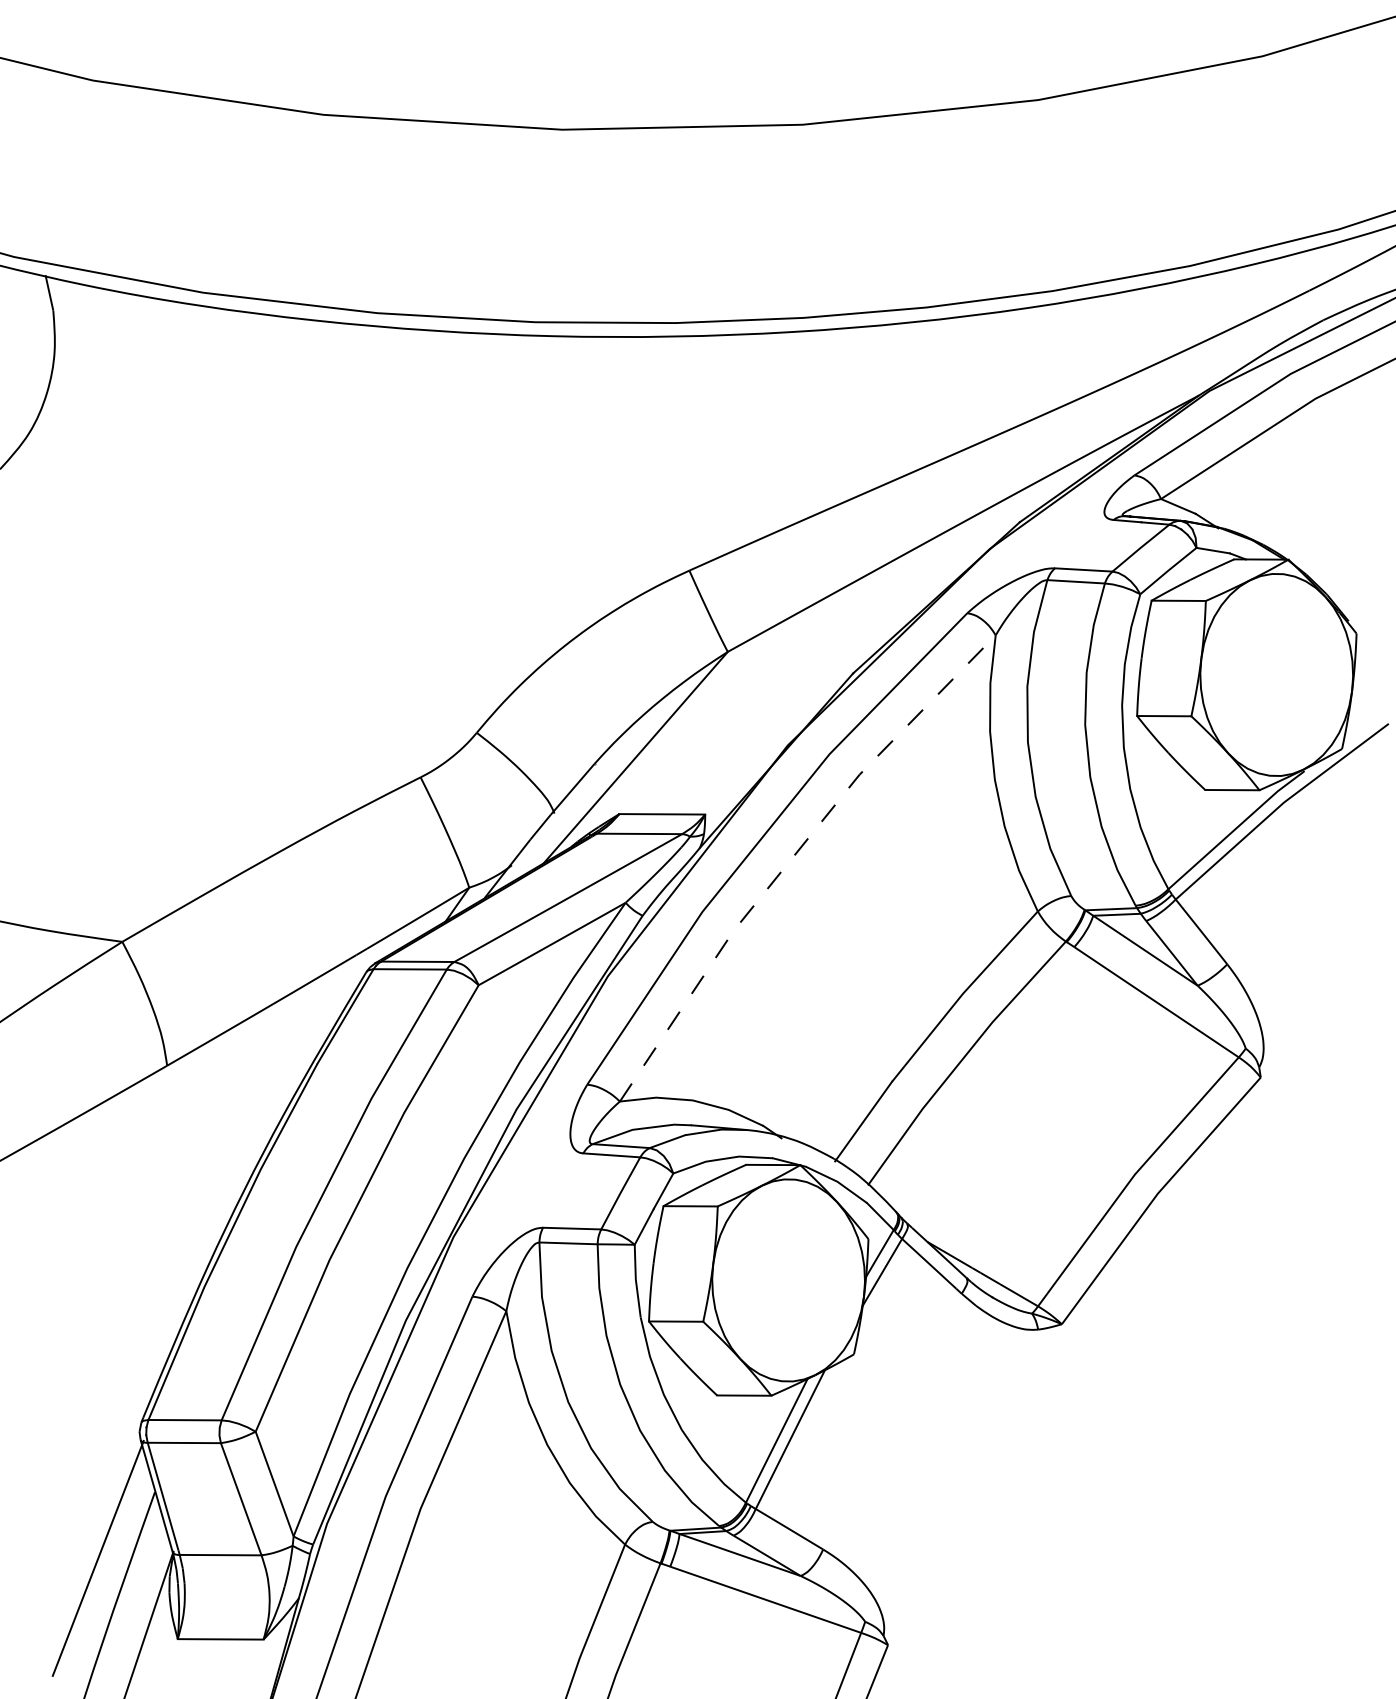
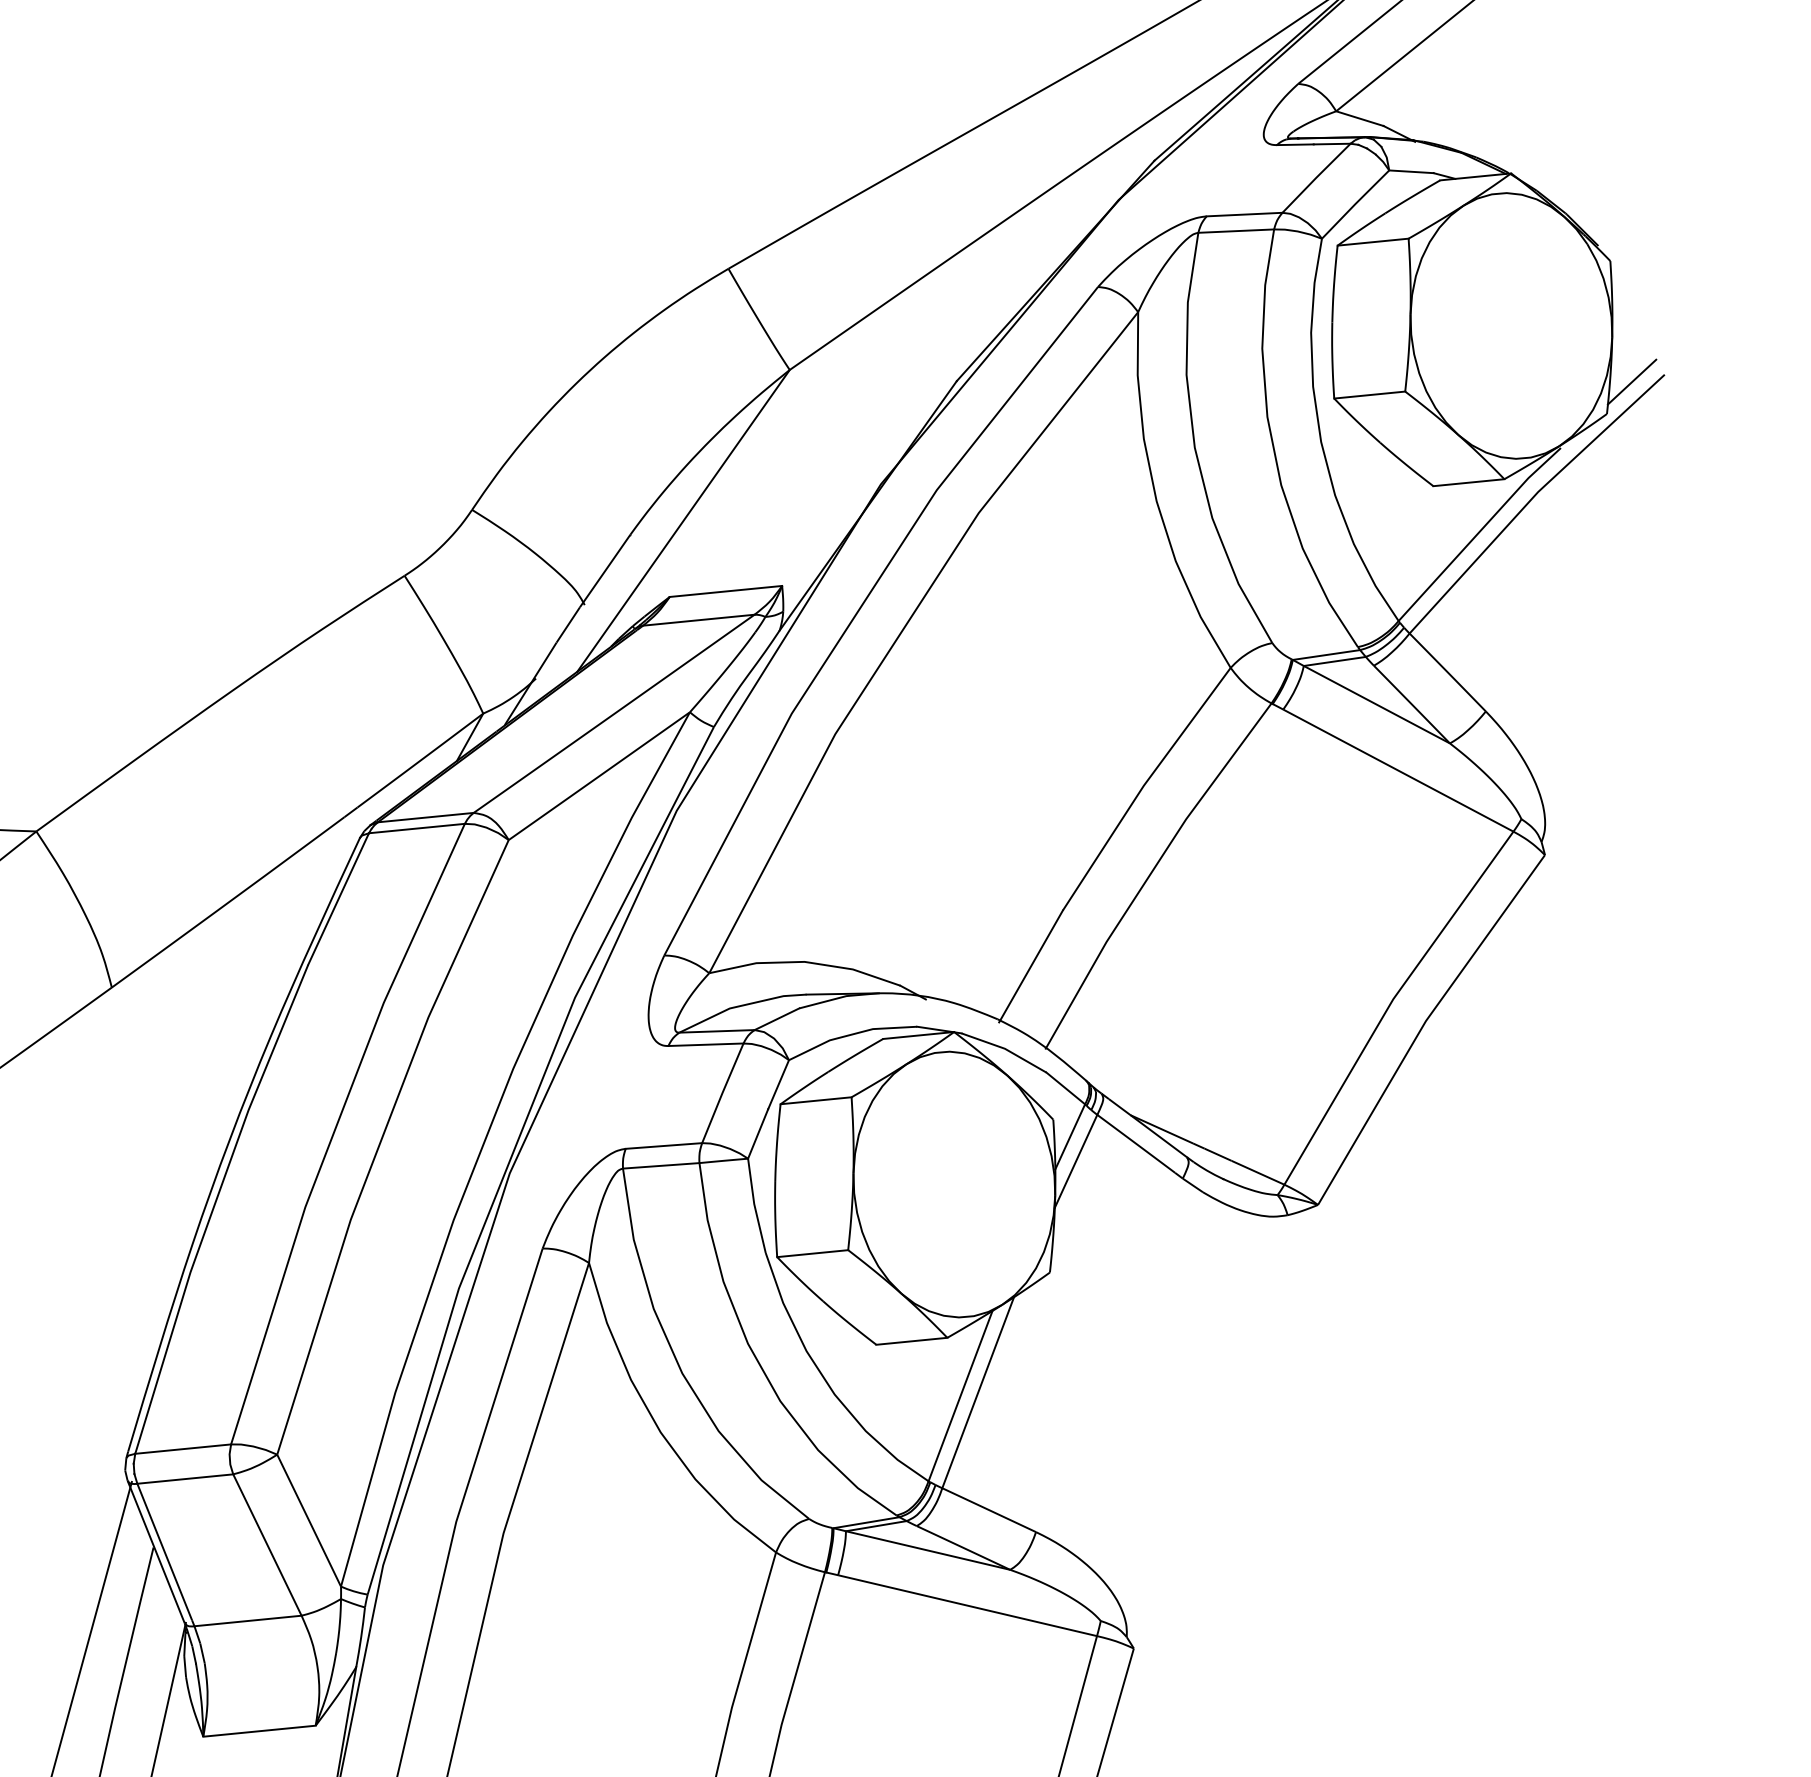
line: (1363, 726) -> (1631, 381), added
line: (793, 857) -> (903, 630), dashed -> solid

